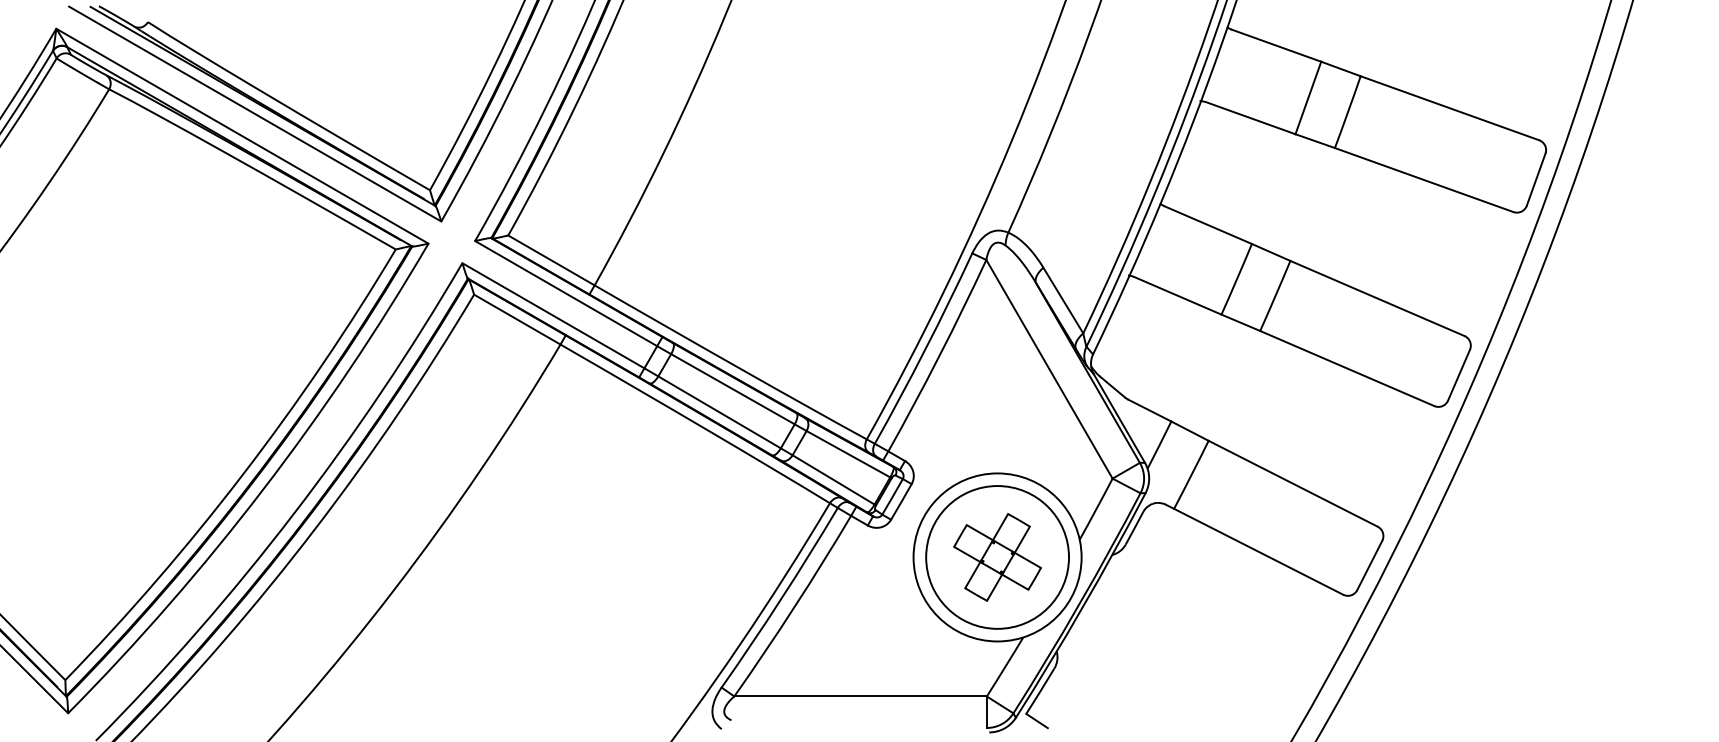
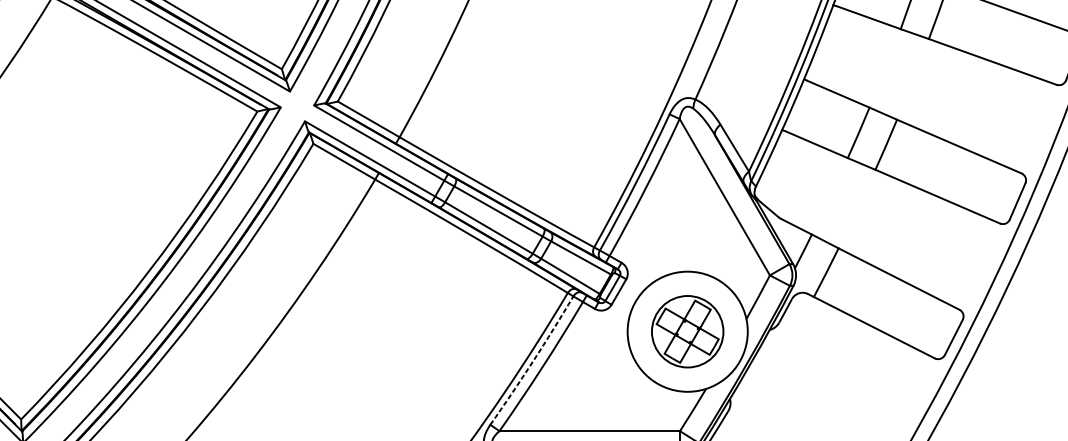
circle: (997, 557) -> (687, 331), size x0.7
arc: (781, 598) -> (533, 361), solid -> dashed

